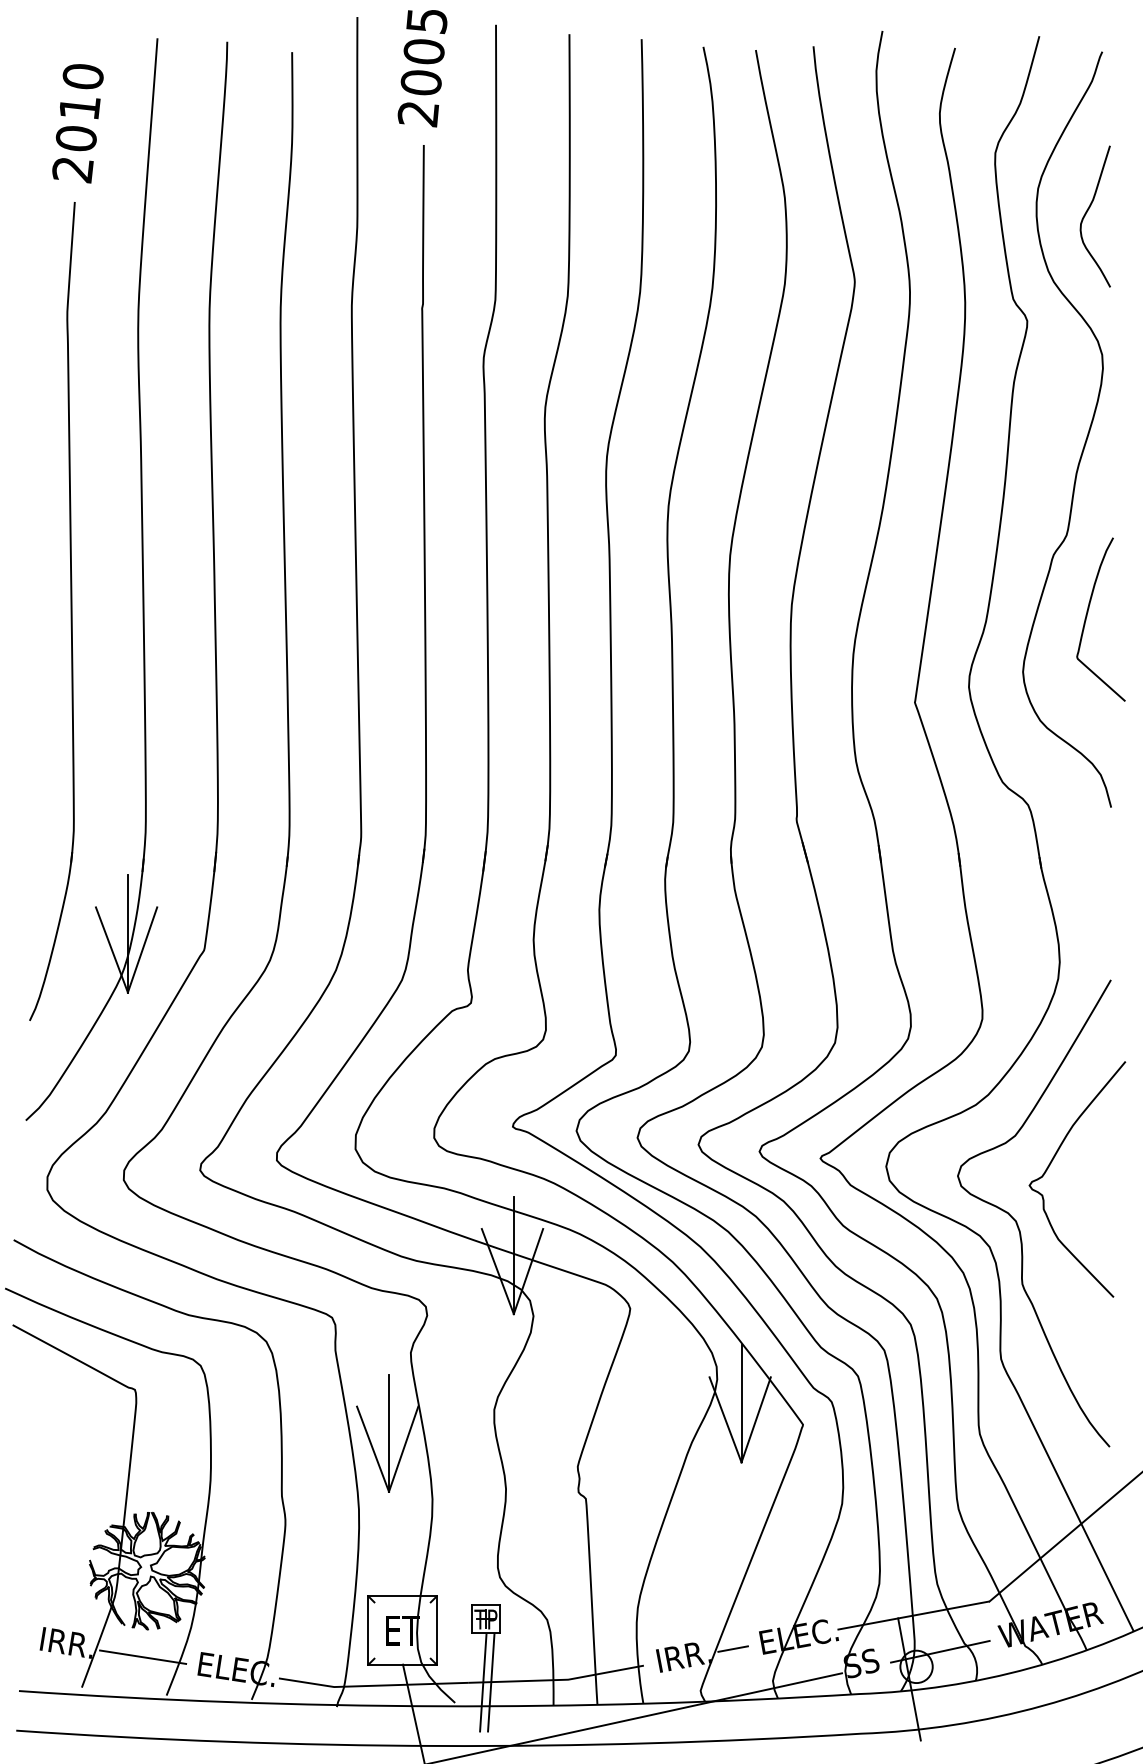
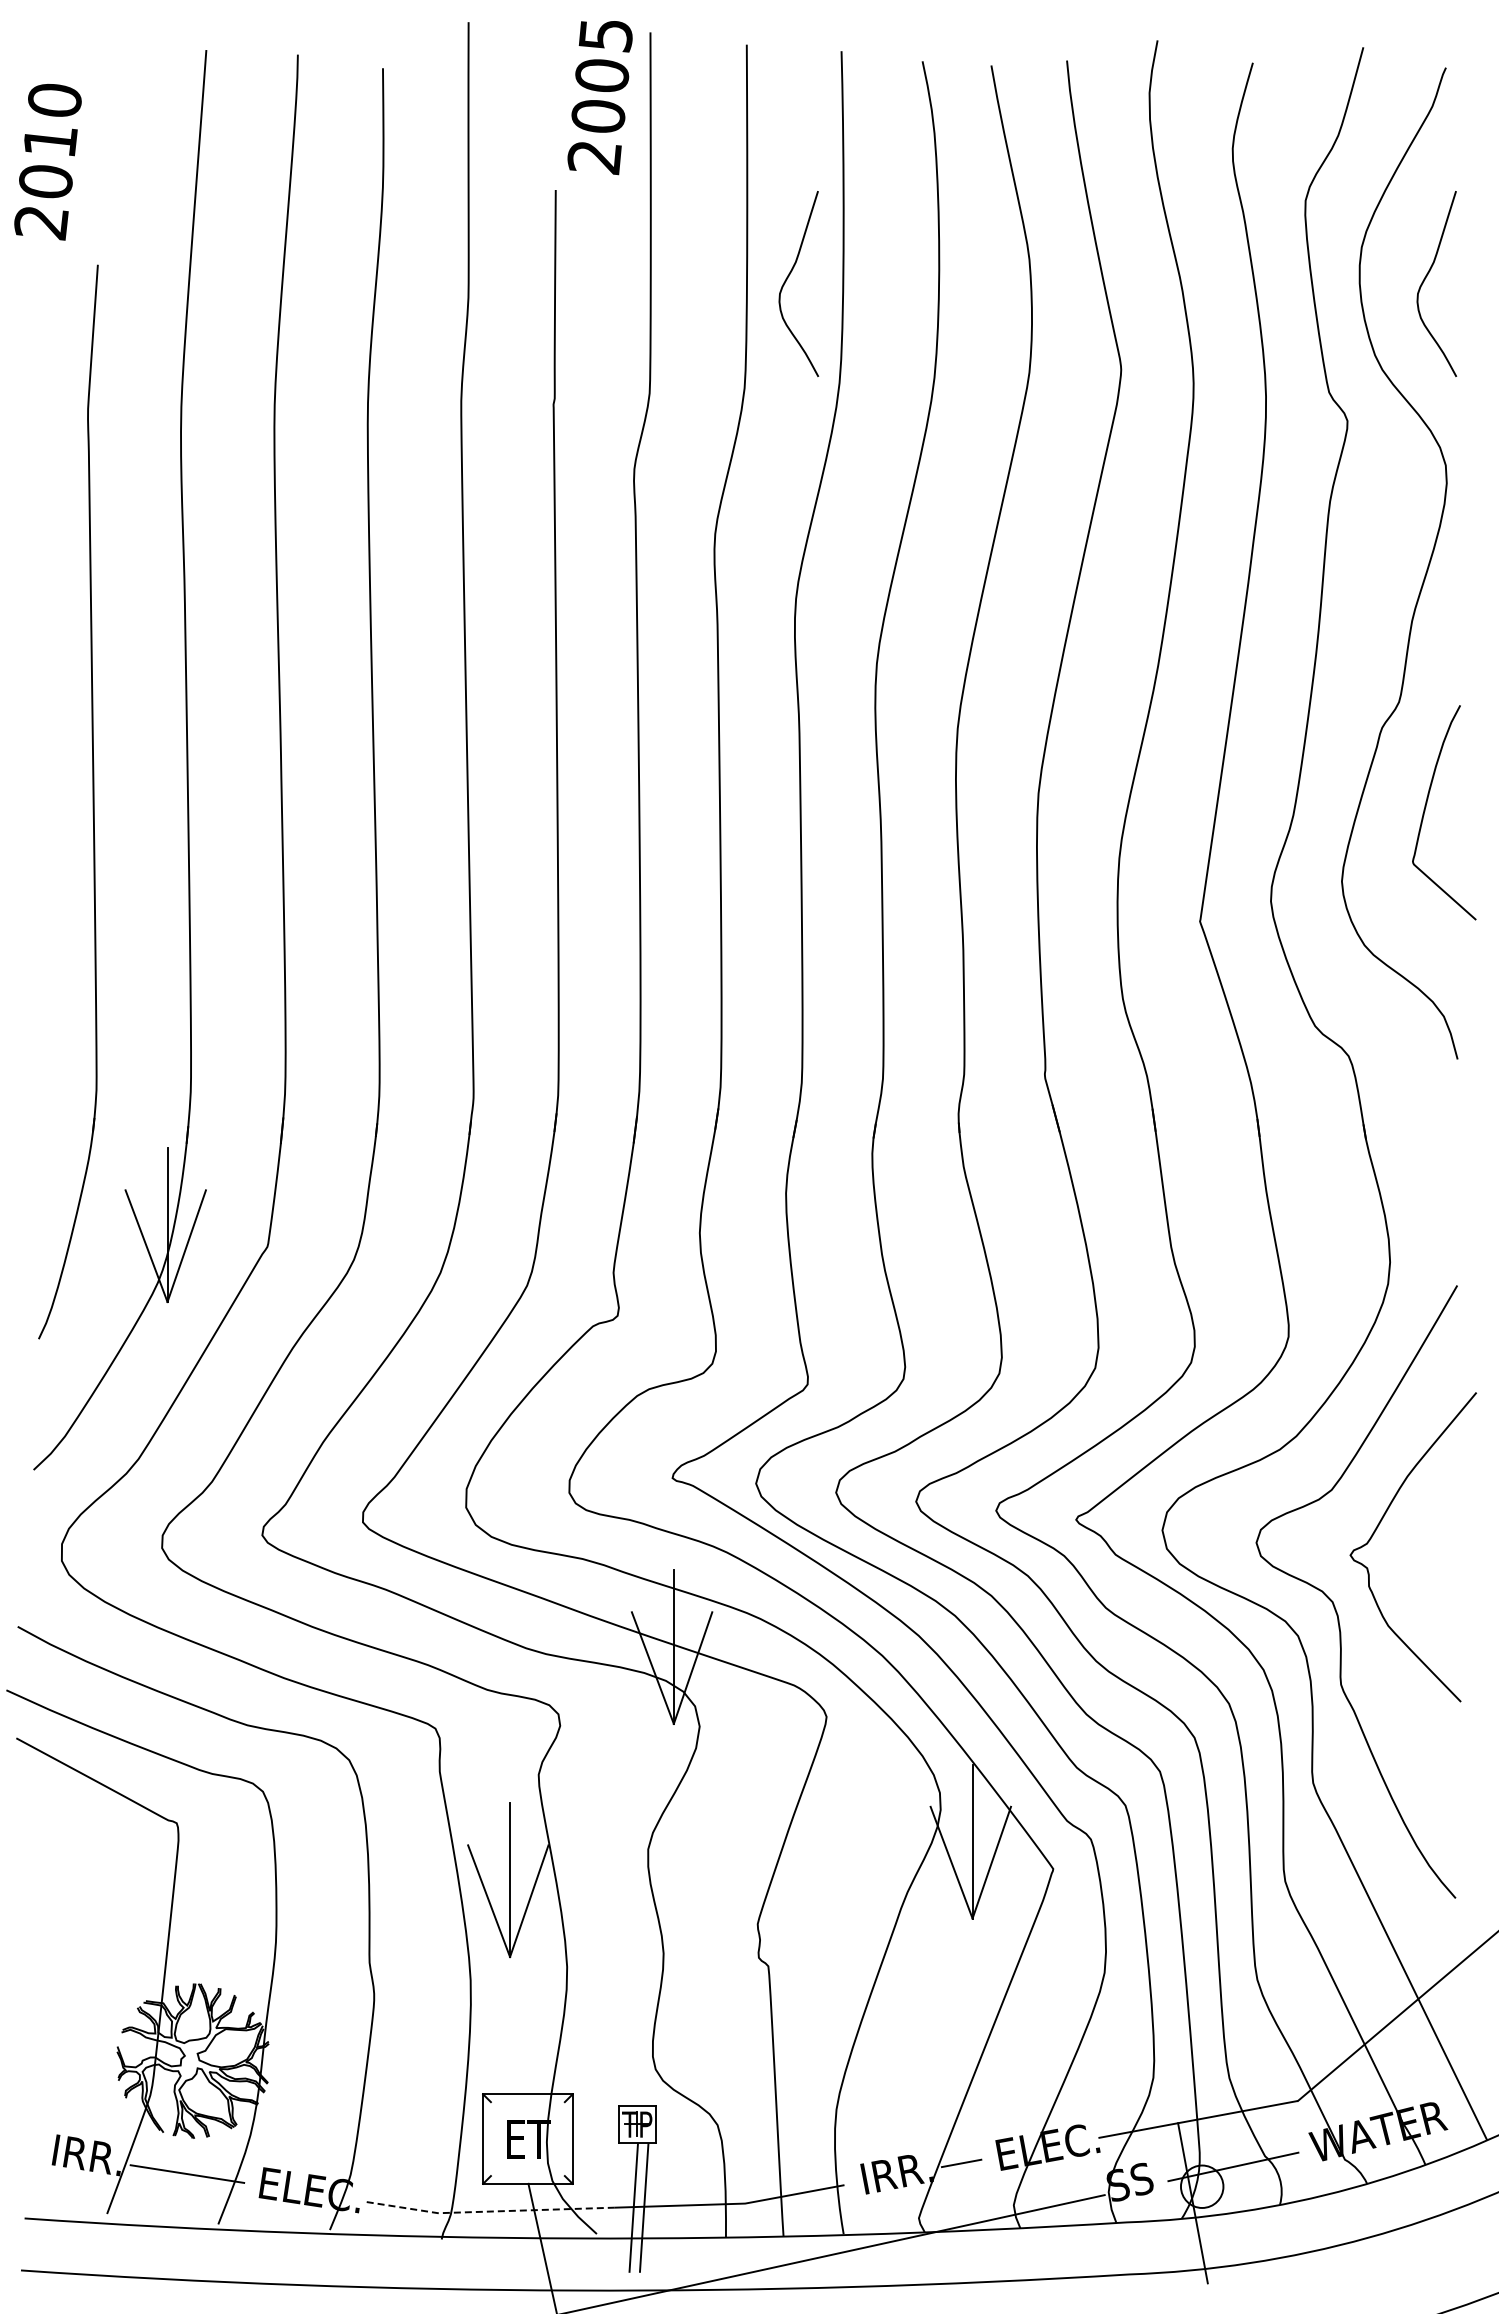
text: (422, 69) -> (599, 98), moved
text: (77, 123) -> (47, 162), moved
curve: (601, 212) -> (788, 278), added
line: (373, 1685) -> (489, 2211), solid -> dashed

